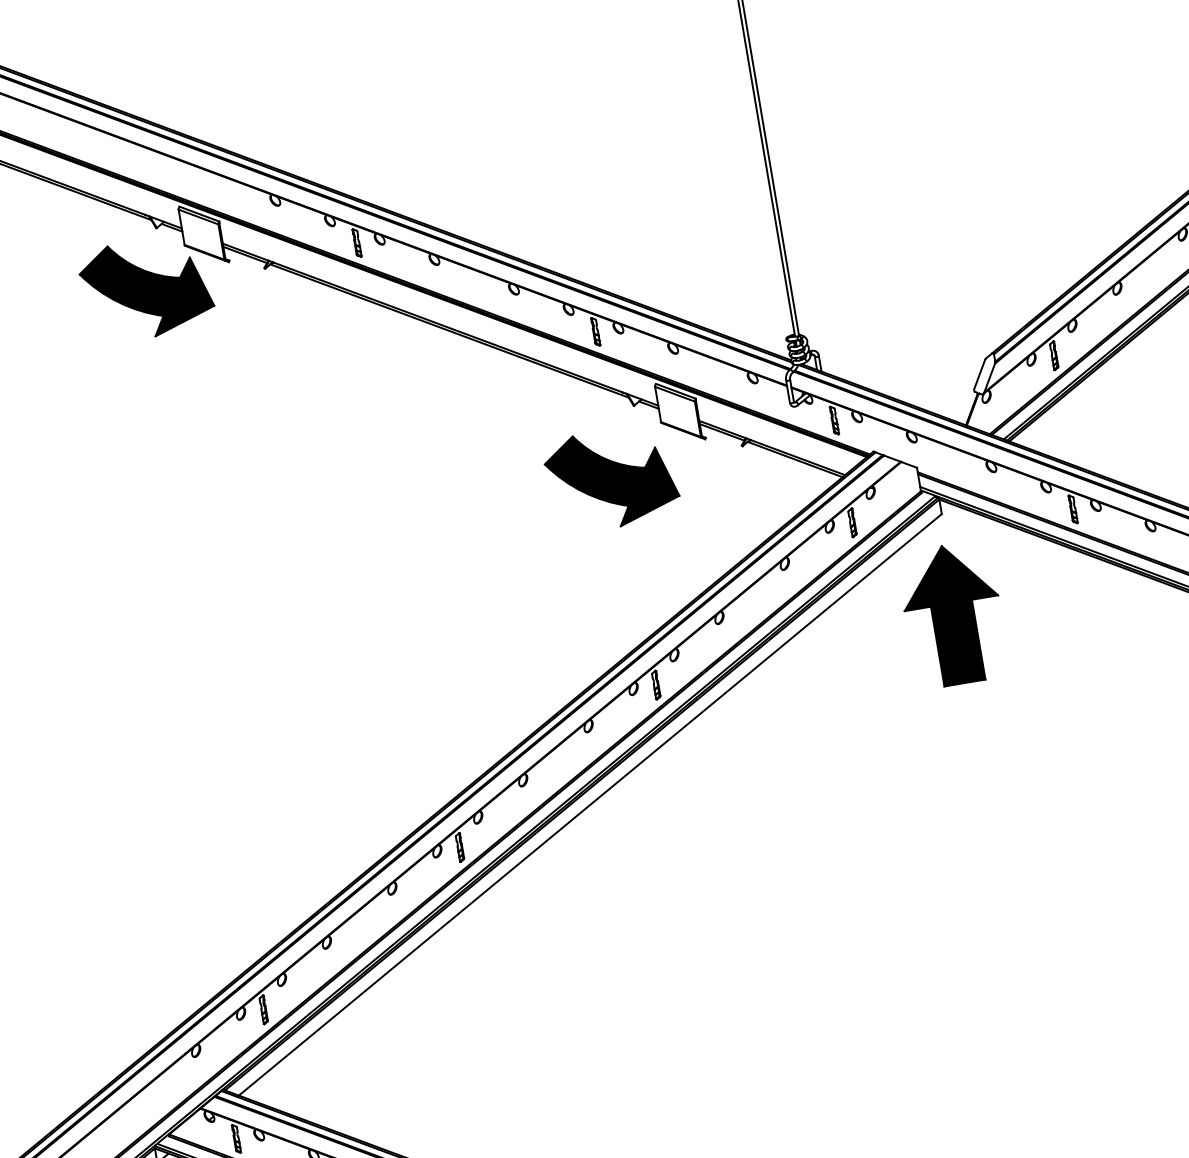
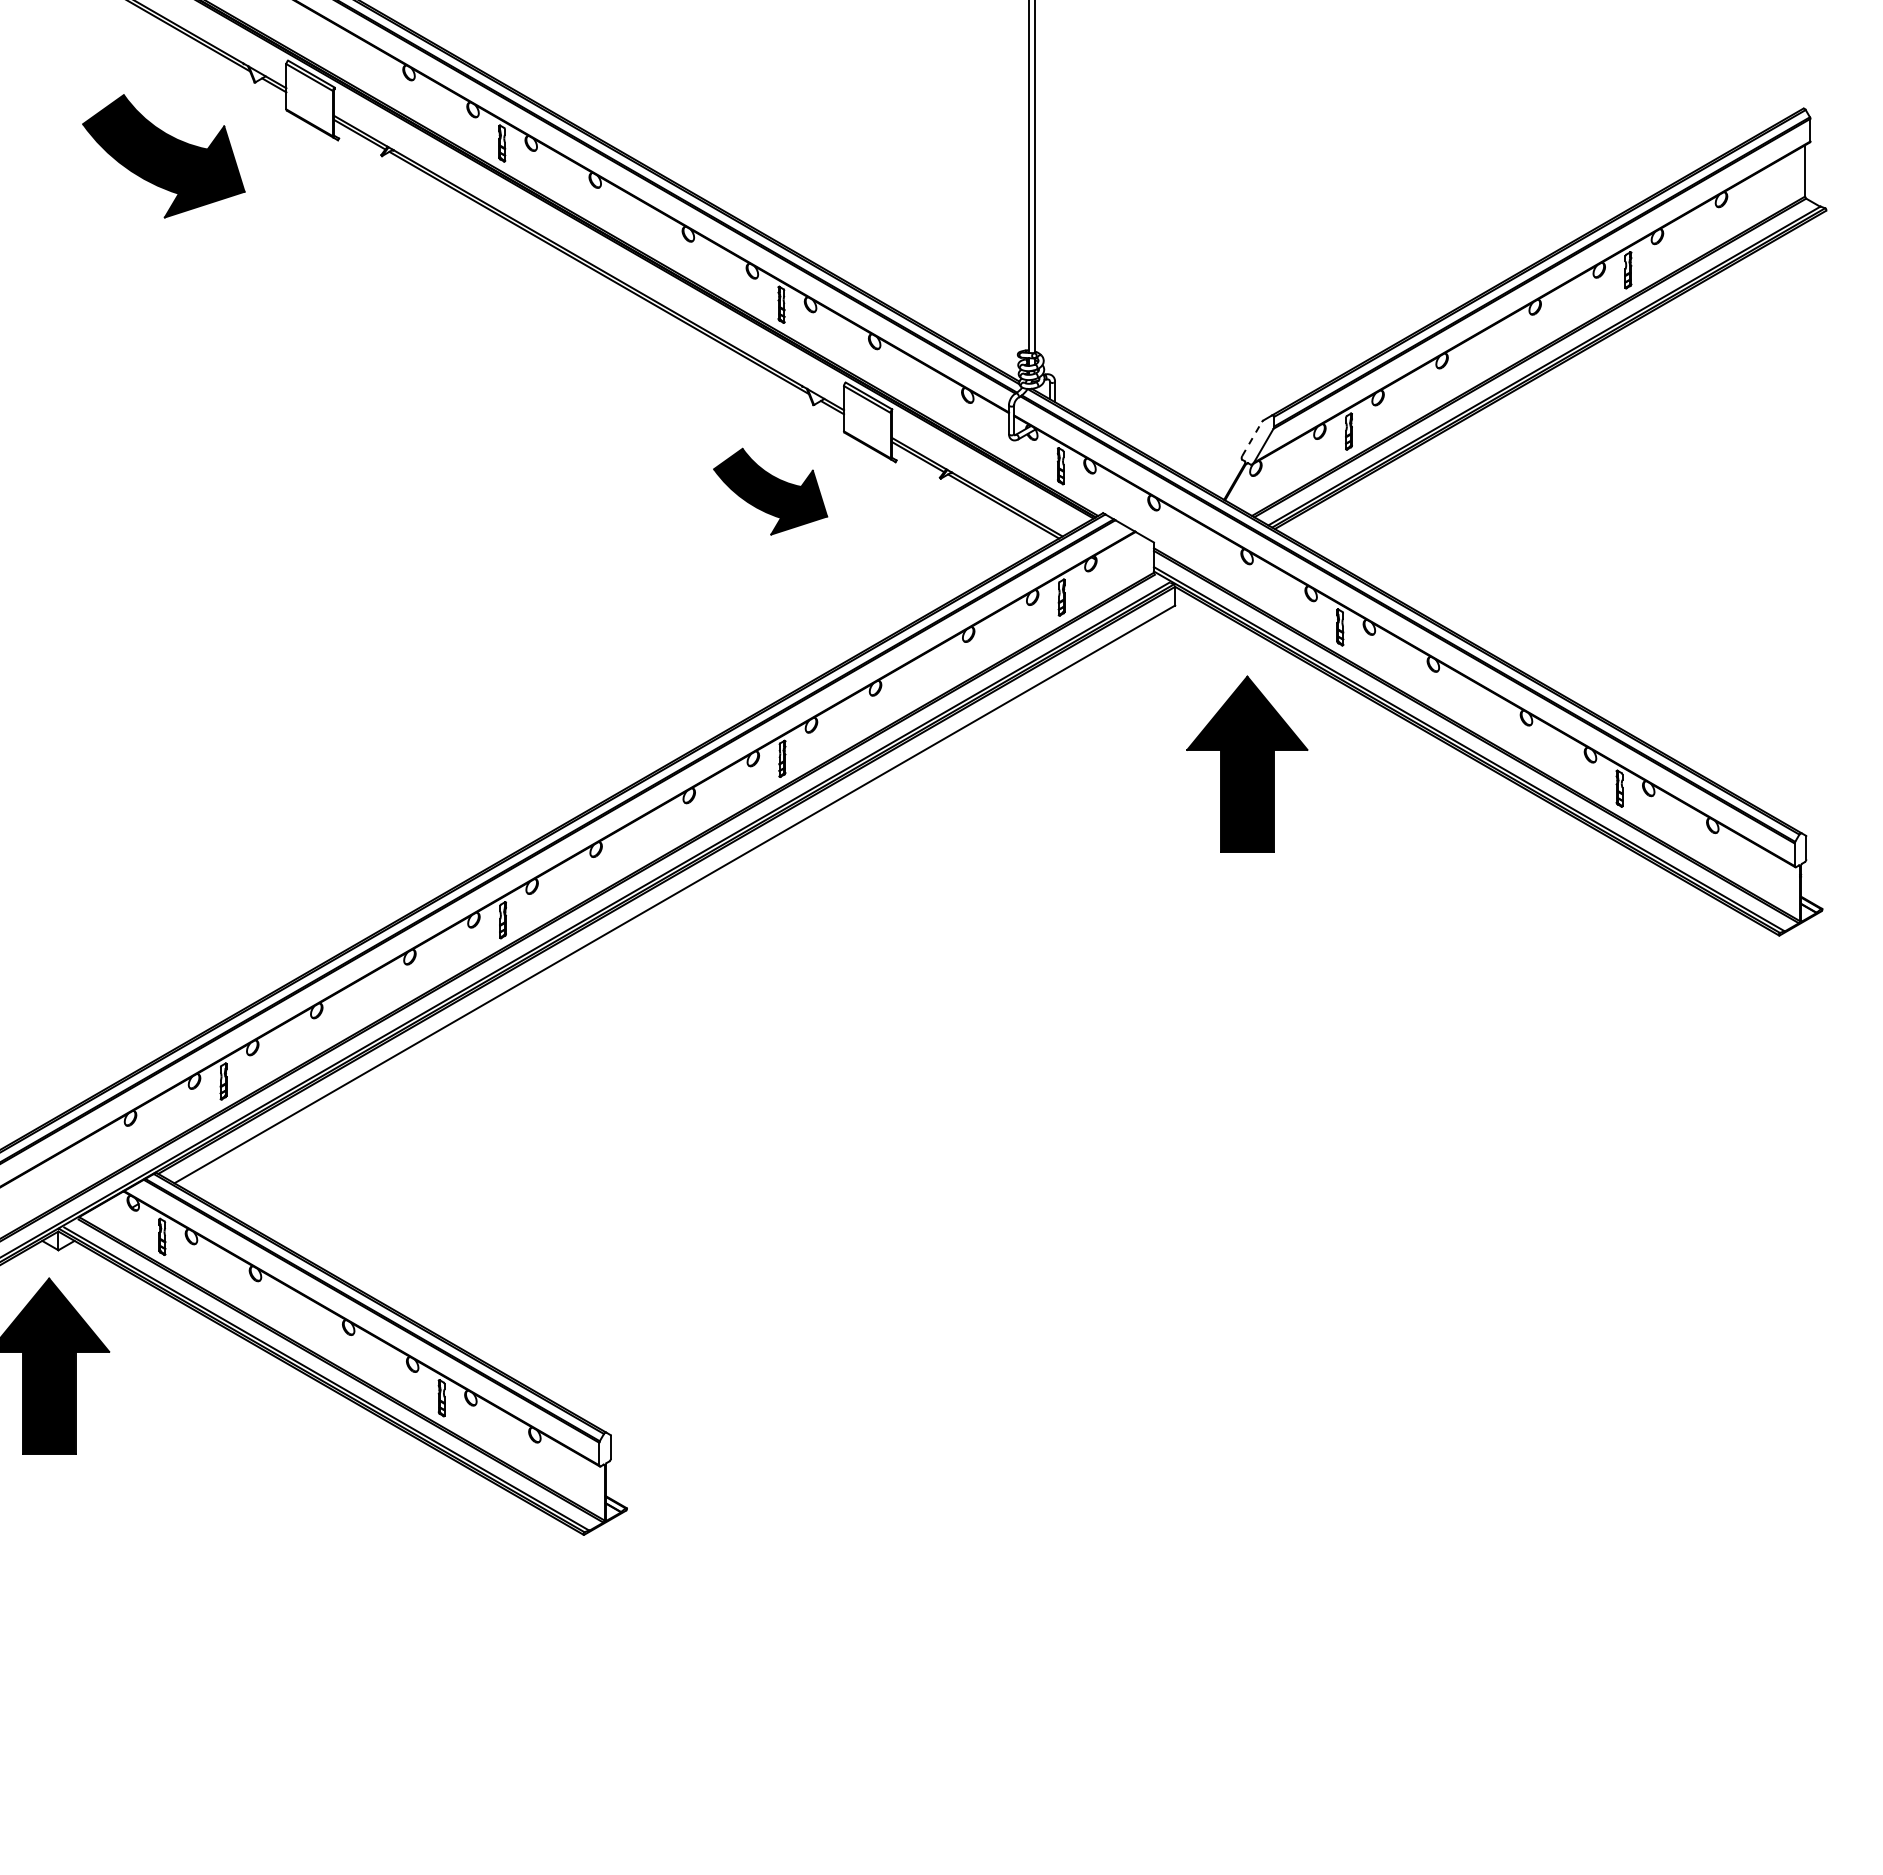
part: (146, 289) -> (163, 156), moved
line: (980, 374) -> (1252, 439), solid -> dashed
part: (611, 478) -> (770, 491), size x0.7
part: (953, 613) -> (1247, 763), moved

